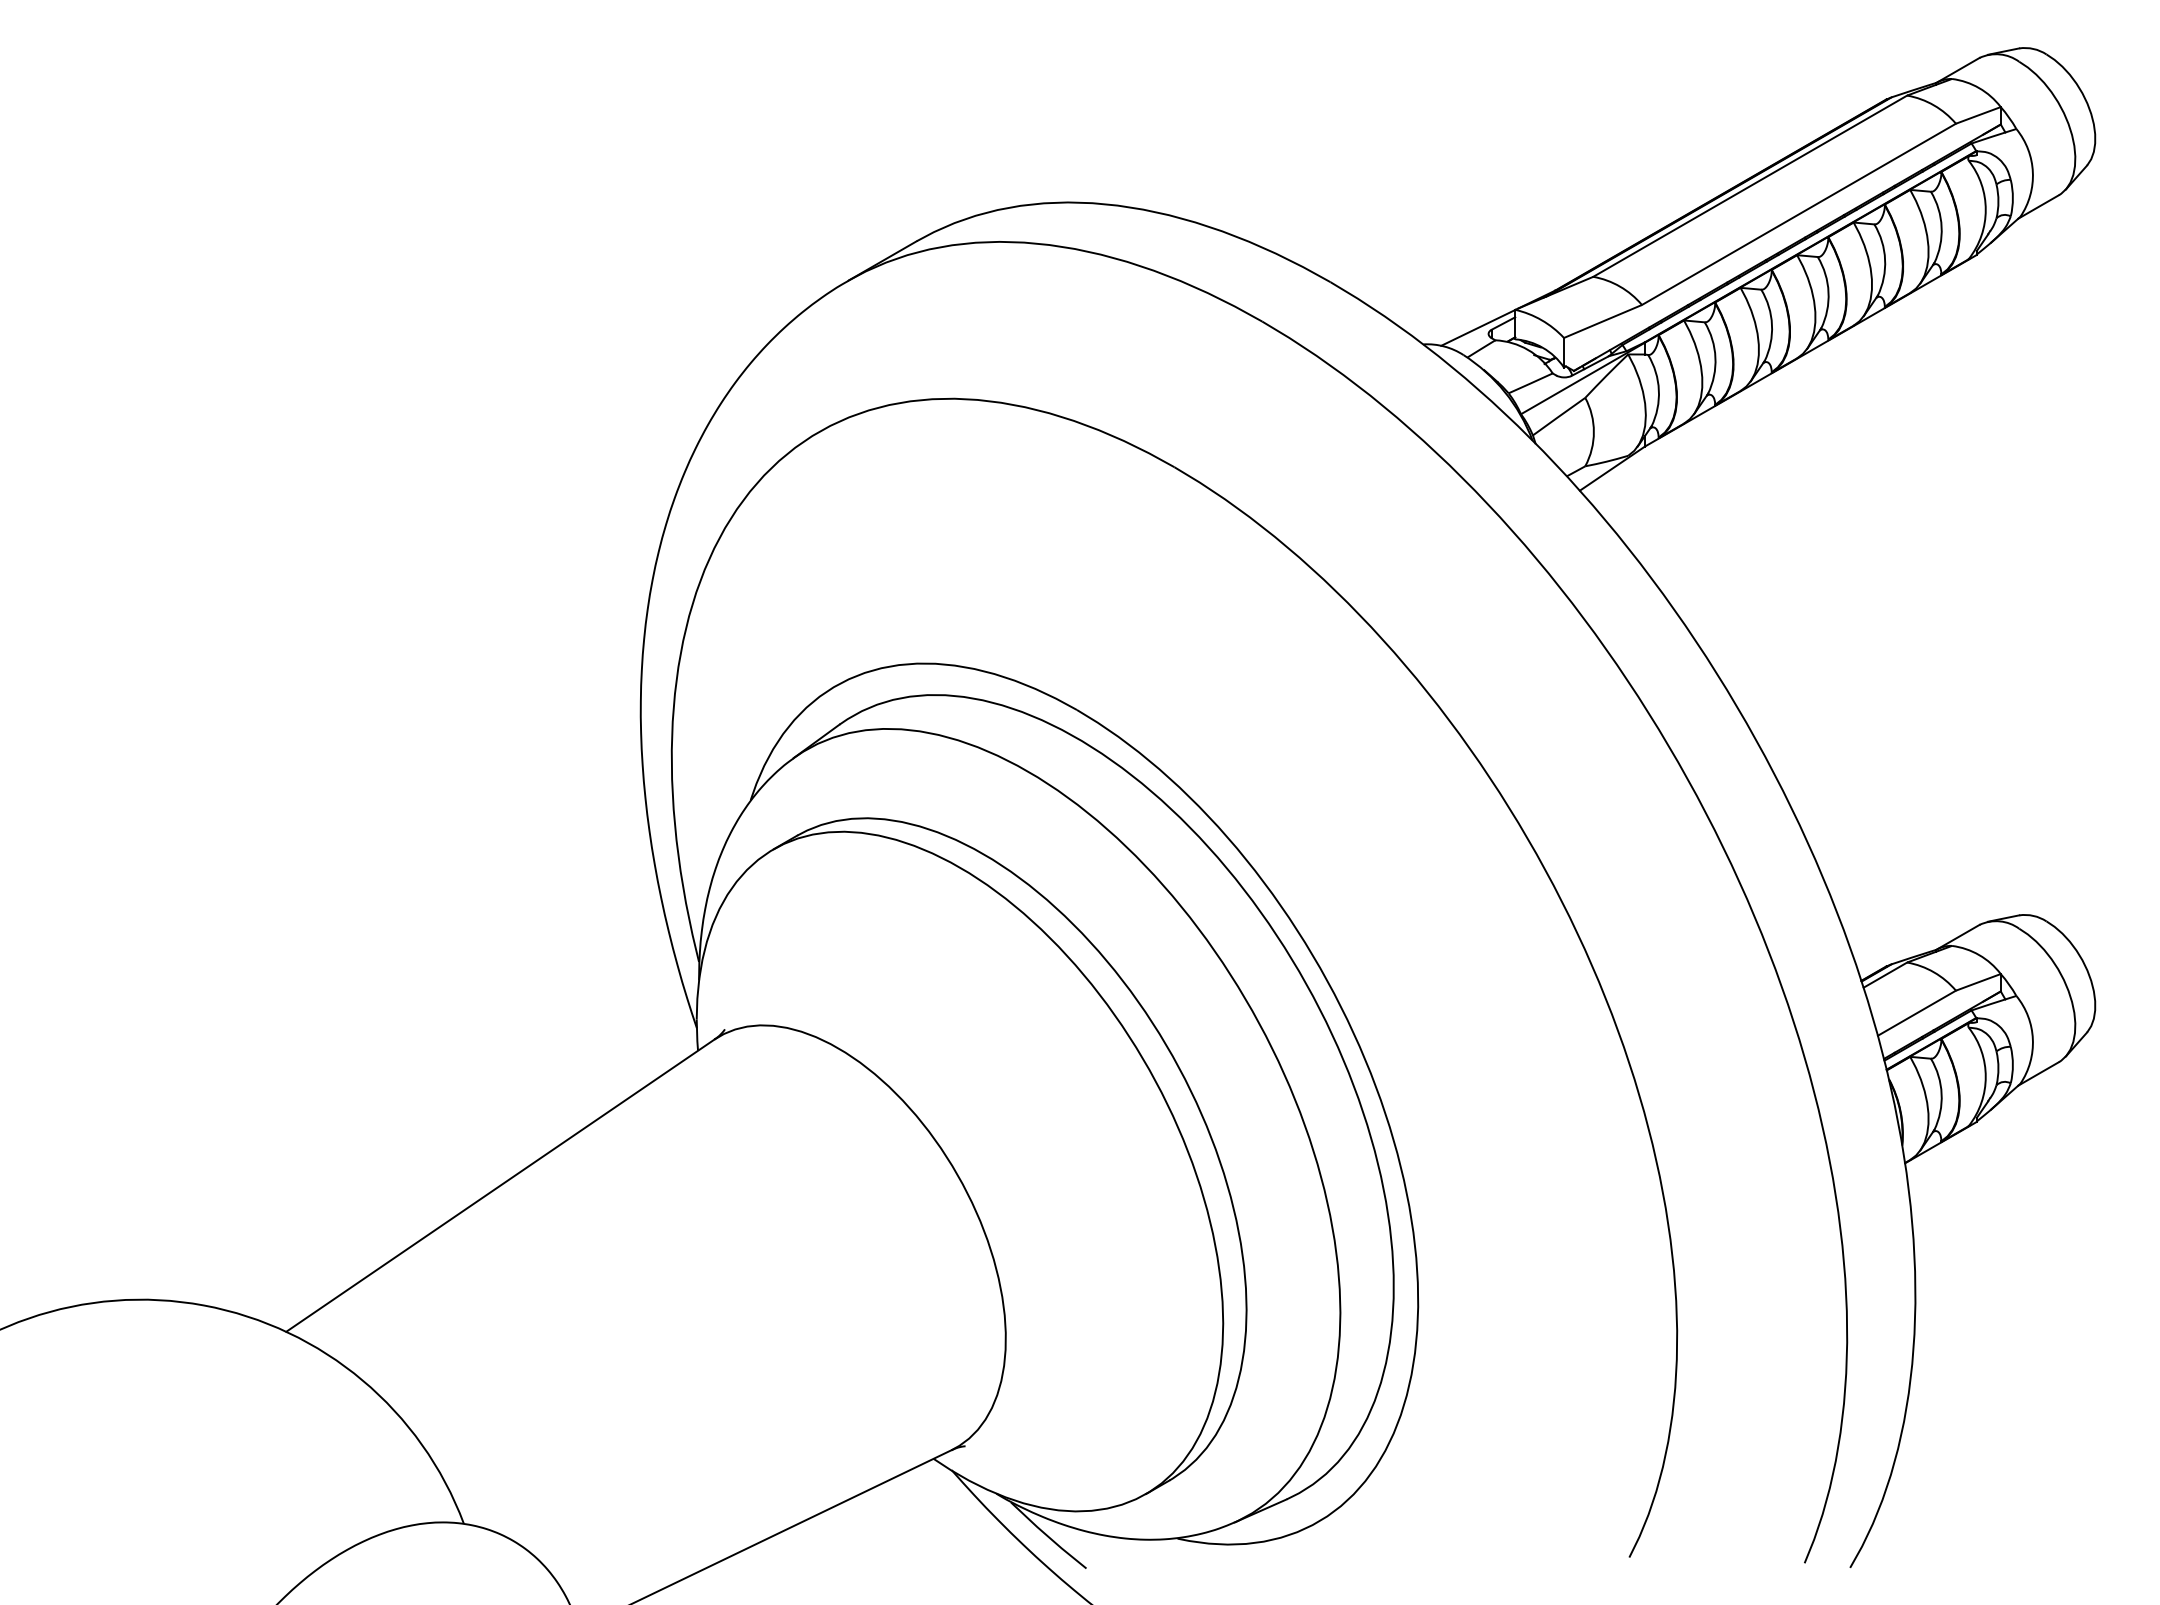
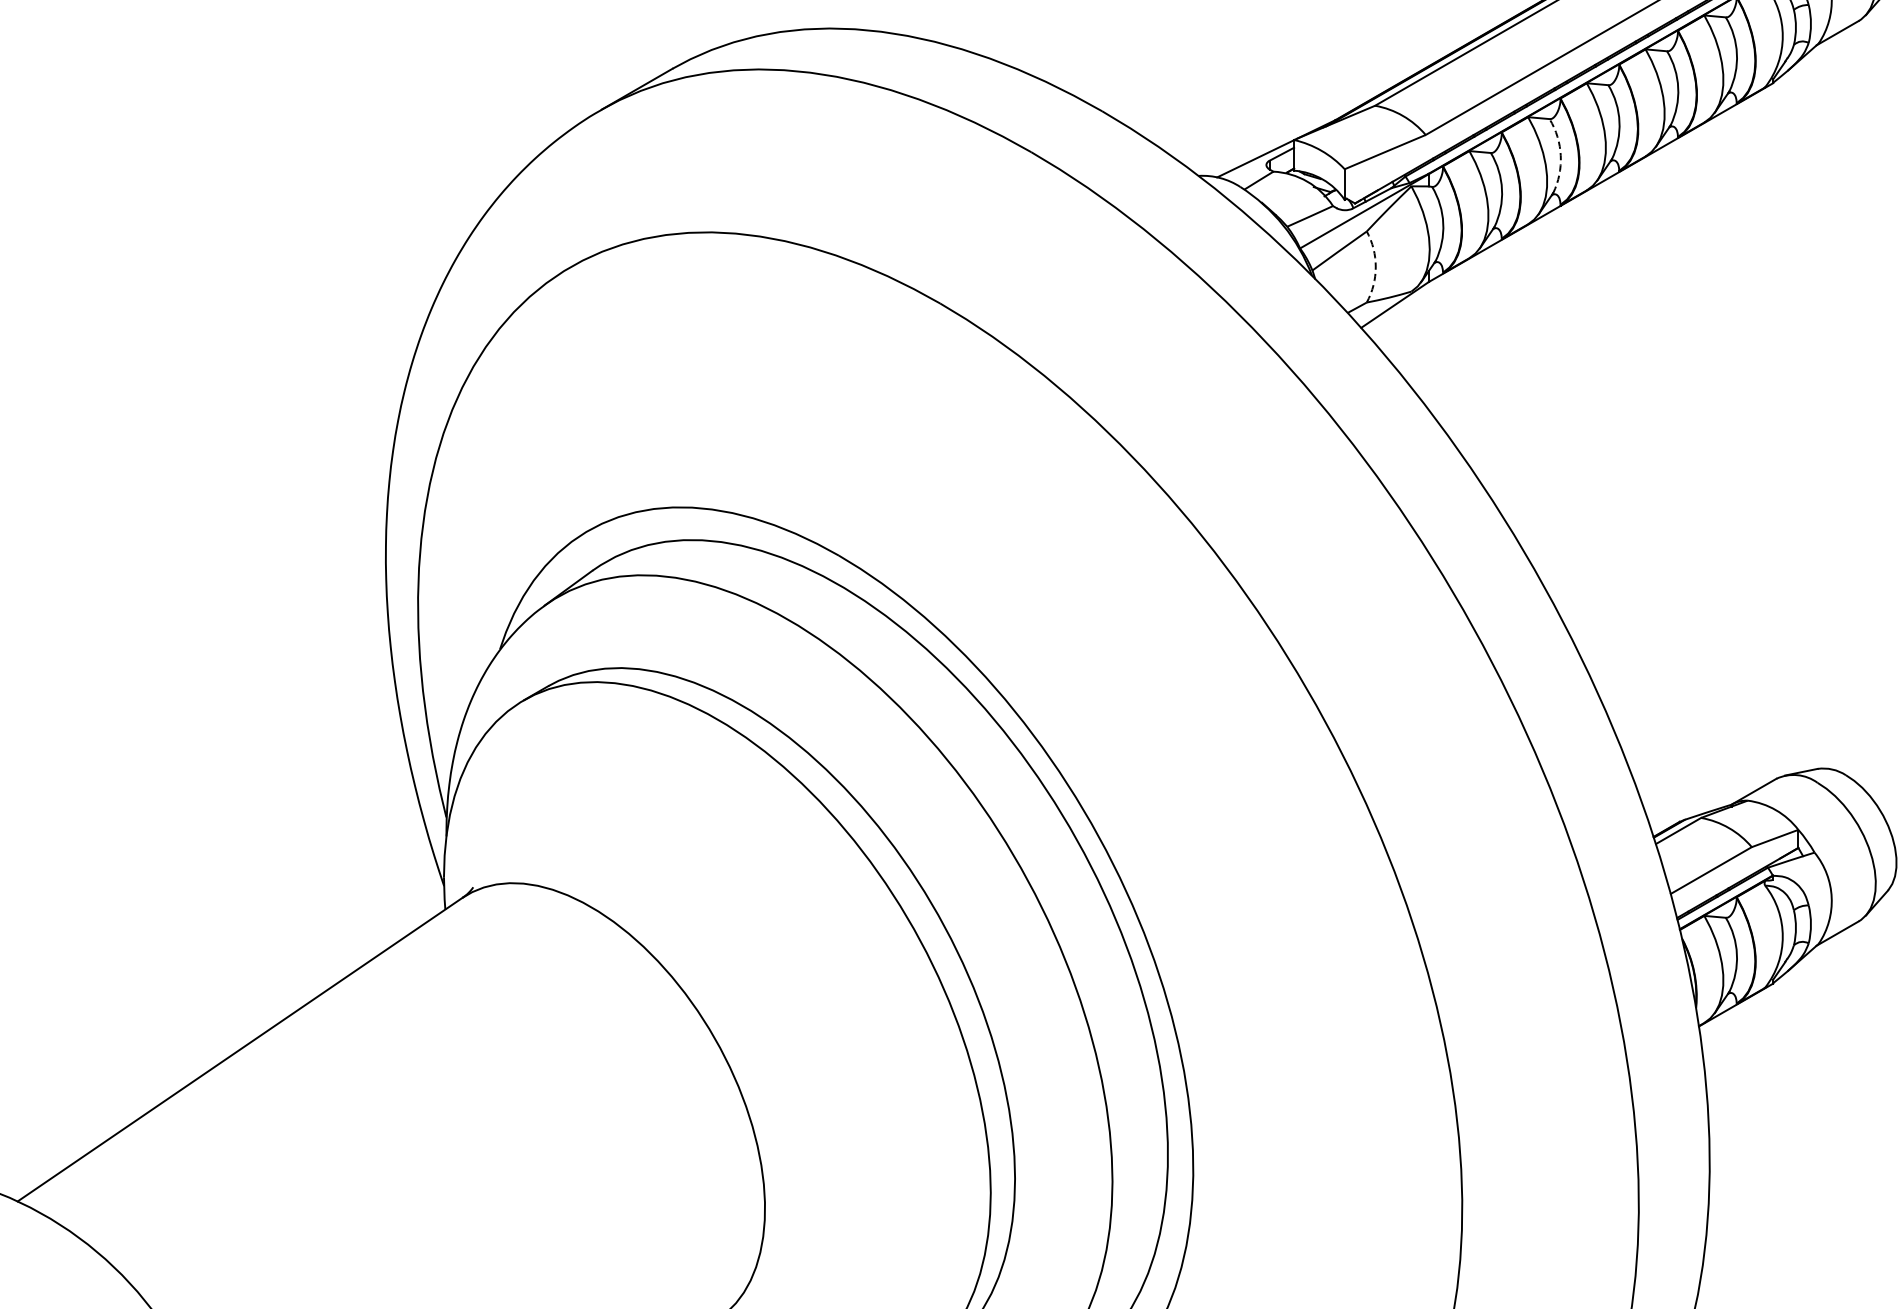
arc: (1772, 325) -> (1561, 156), solid -> dashed
arc: (1593, 432) -> (1375, 267), solid -> dashed

